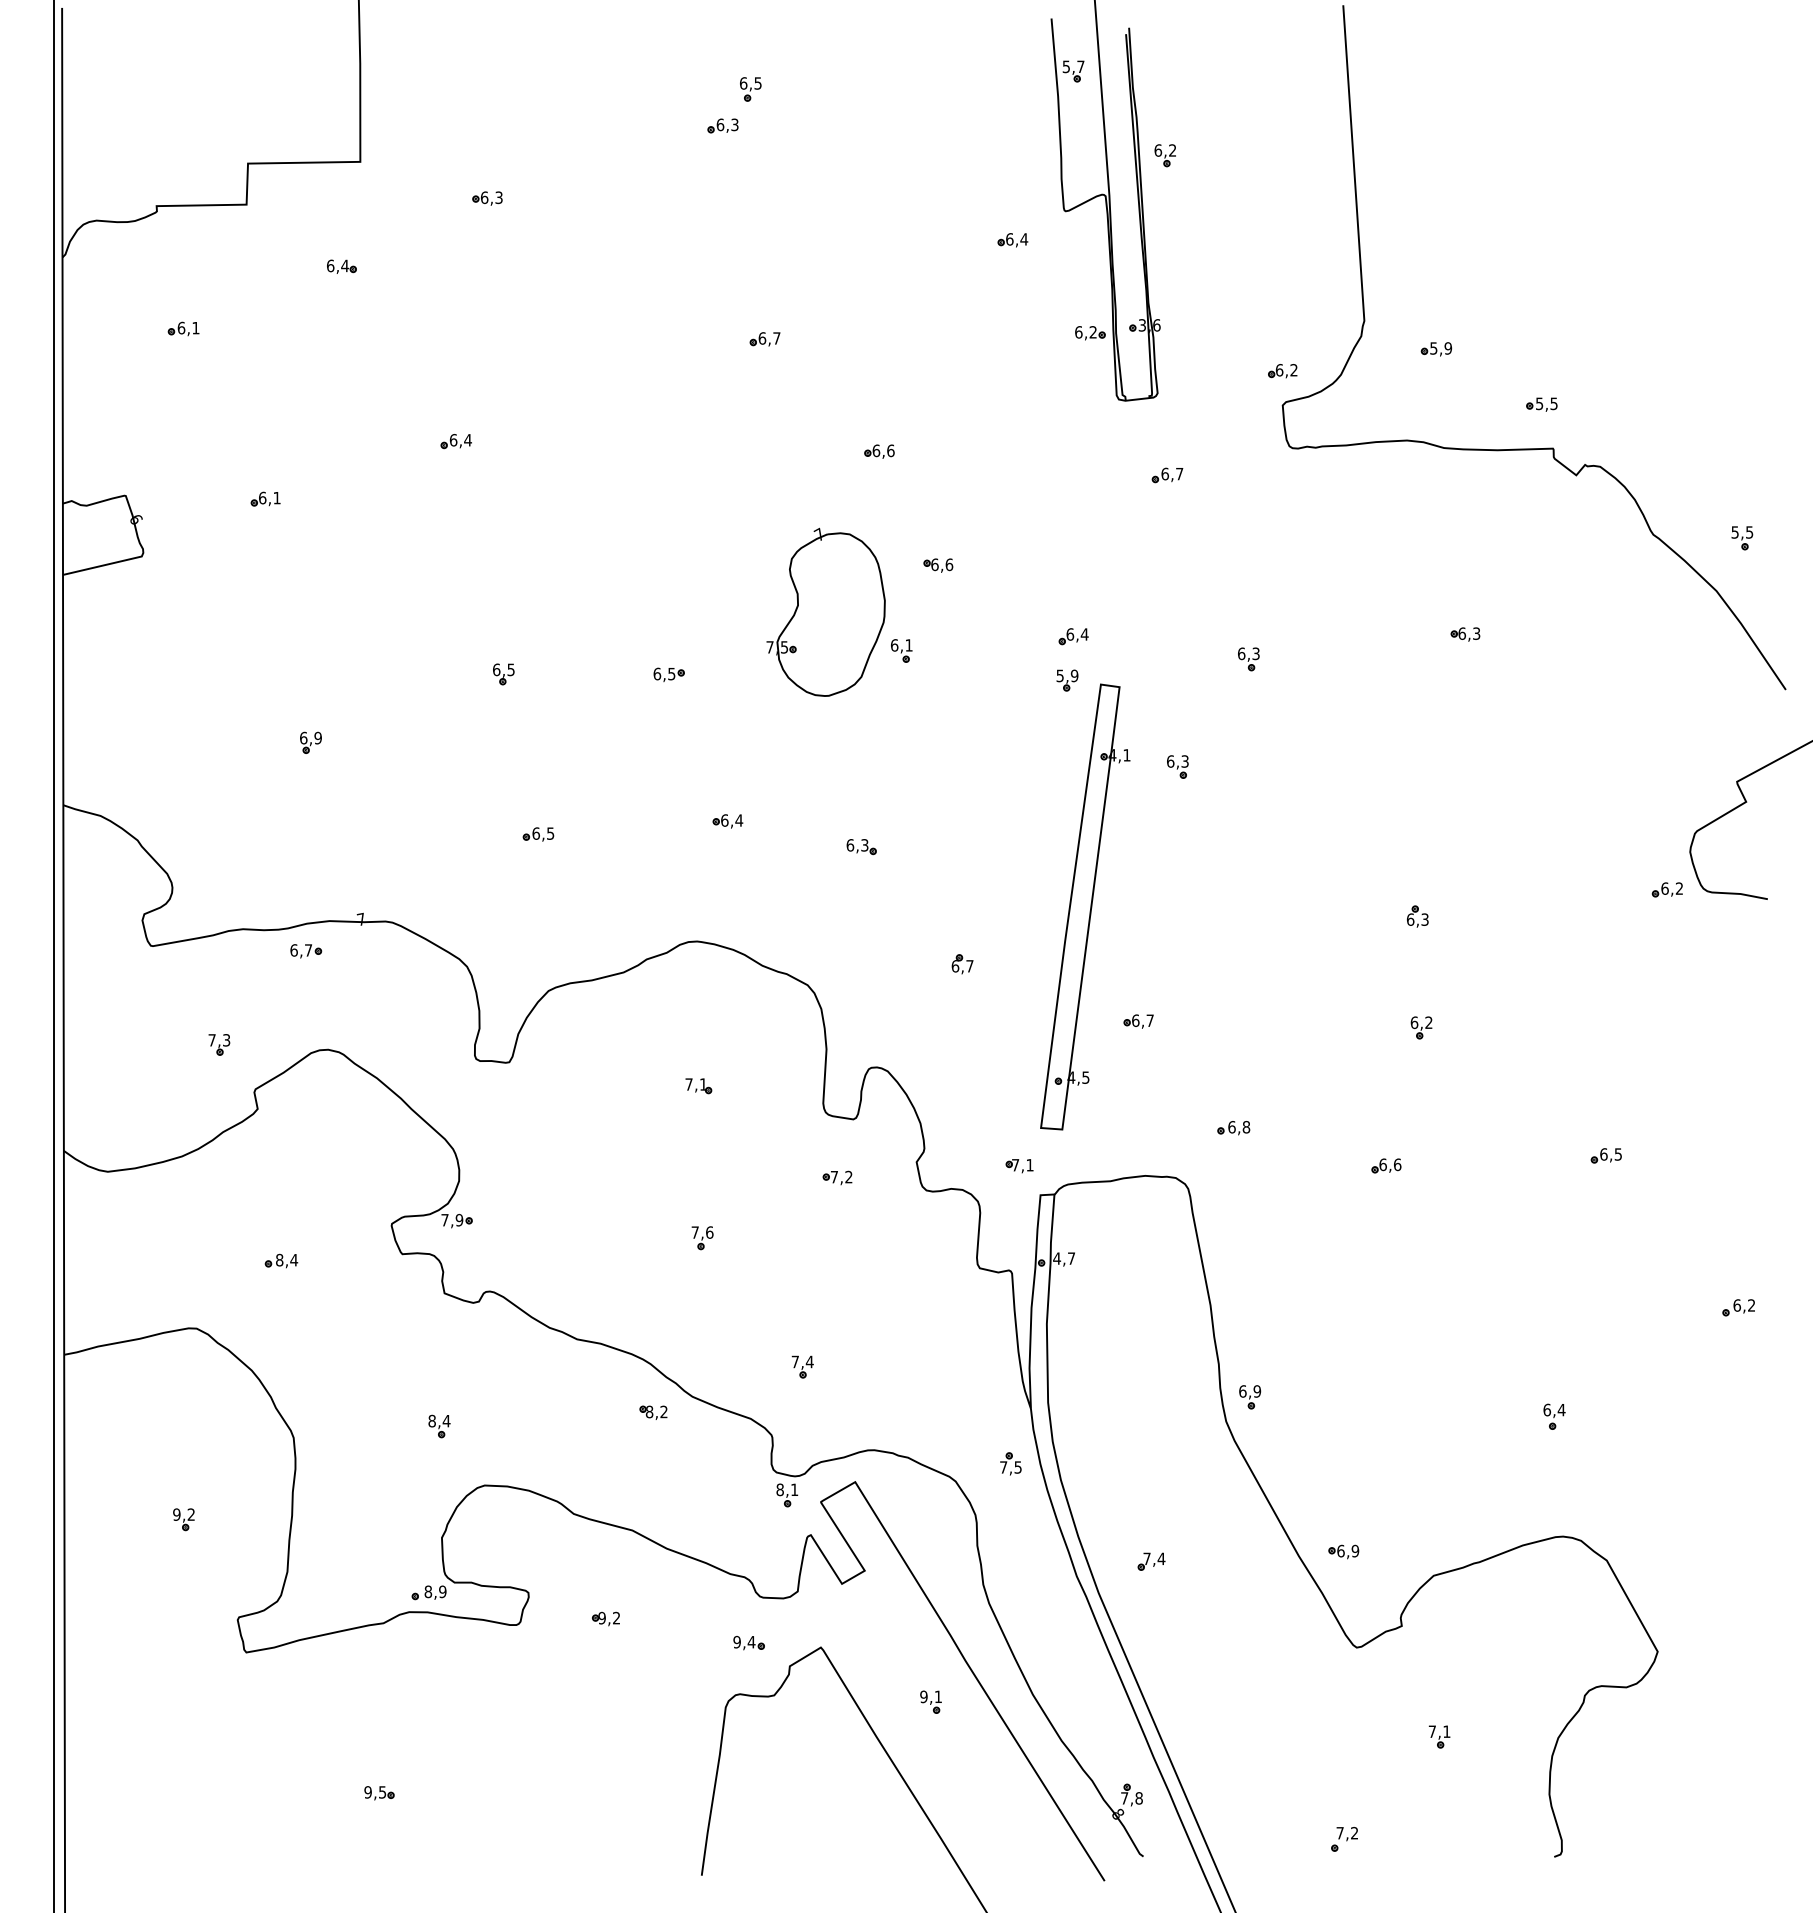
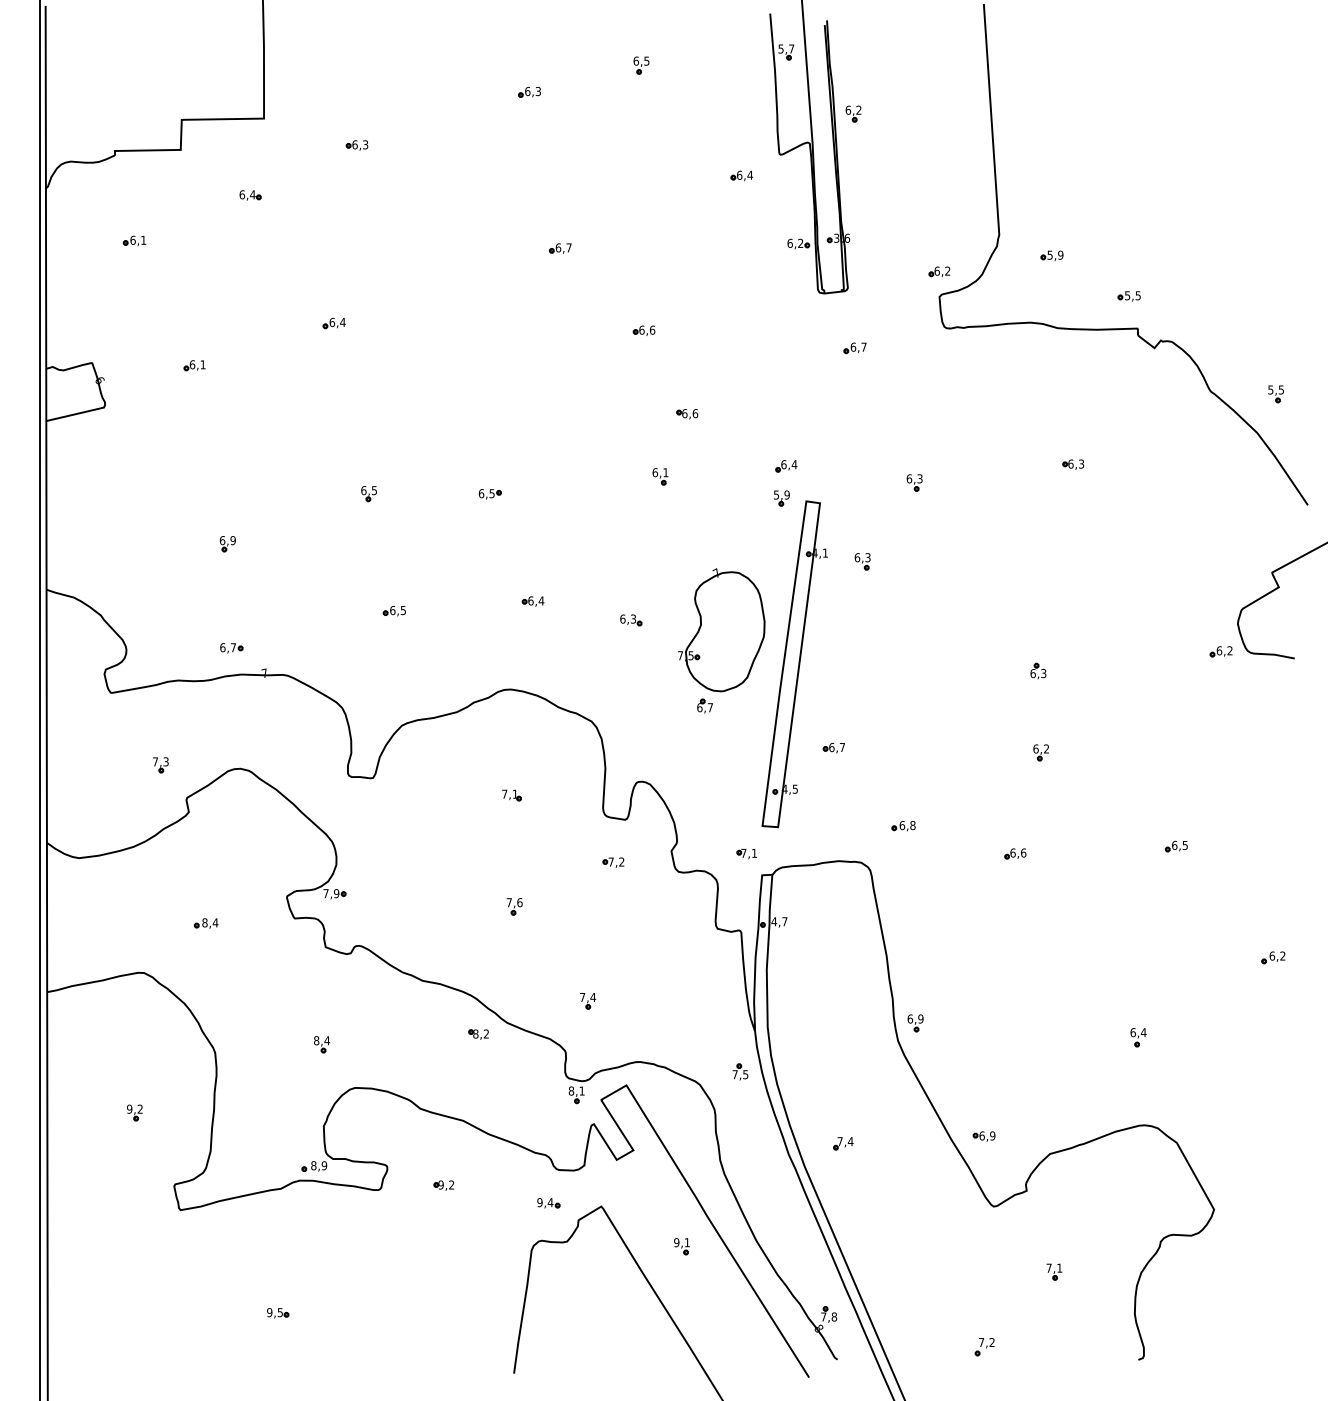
part: (750, 89) -> (641, 65), moved
part: (825, 611) -> (721, 629), moved
part: (306, 951) -> (231, 648), moved

